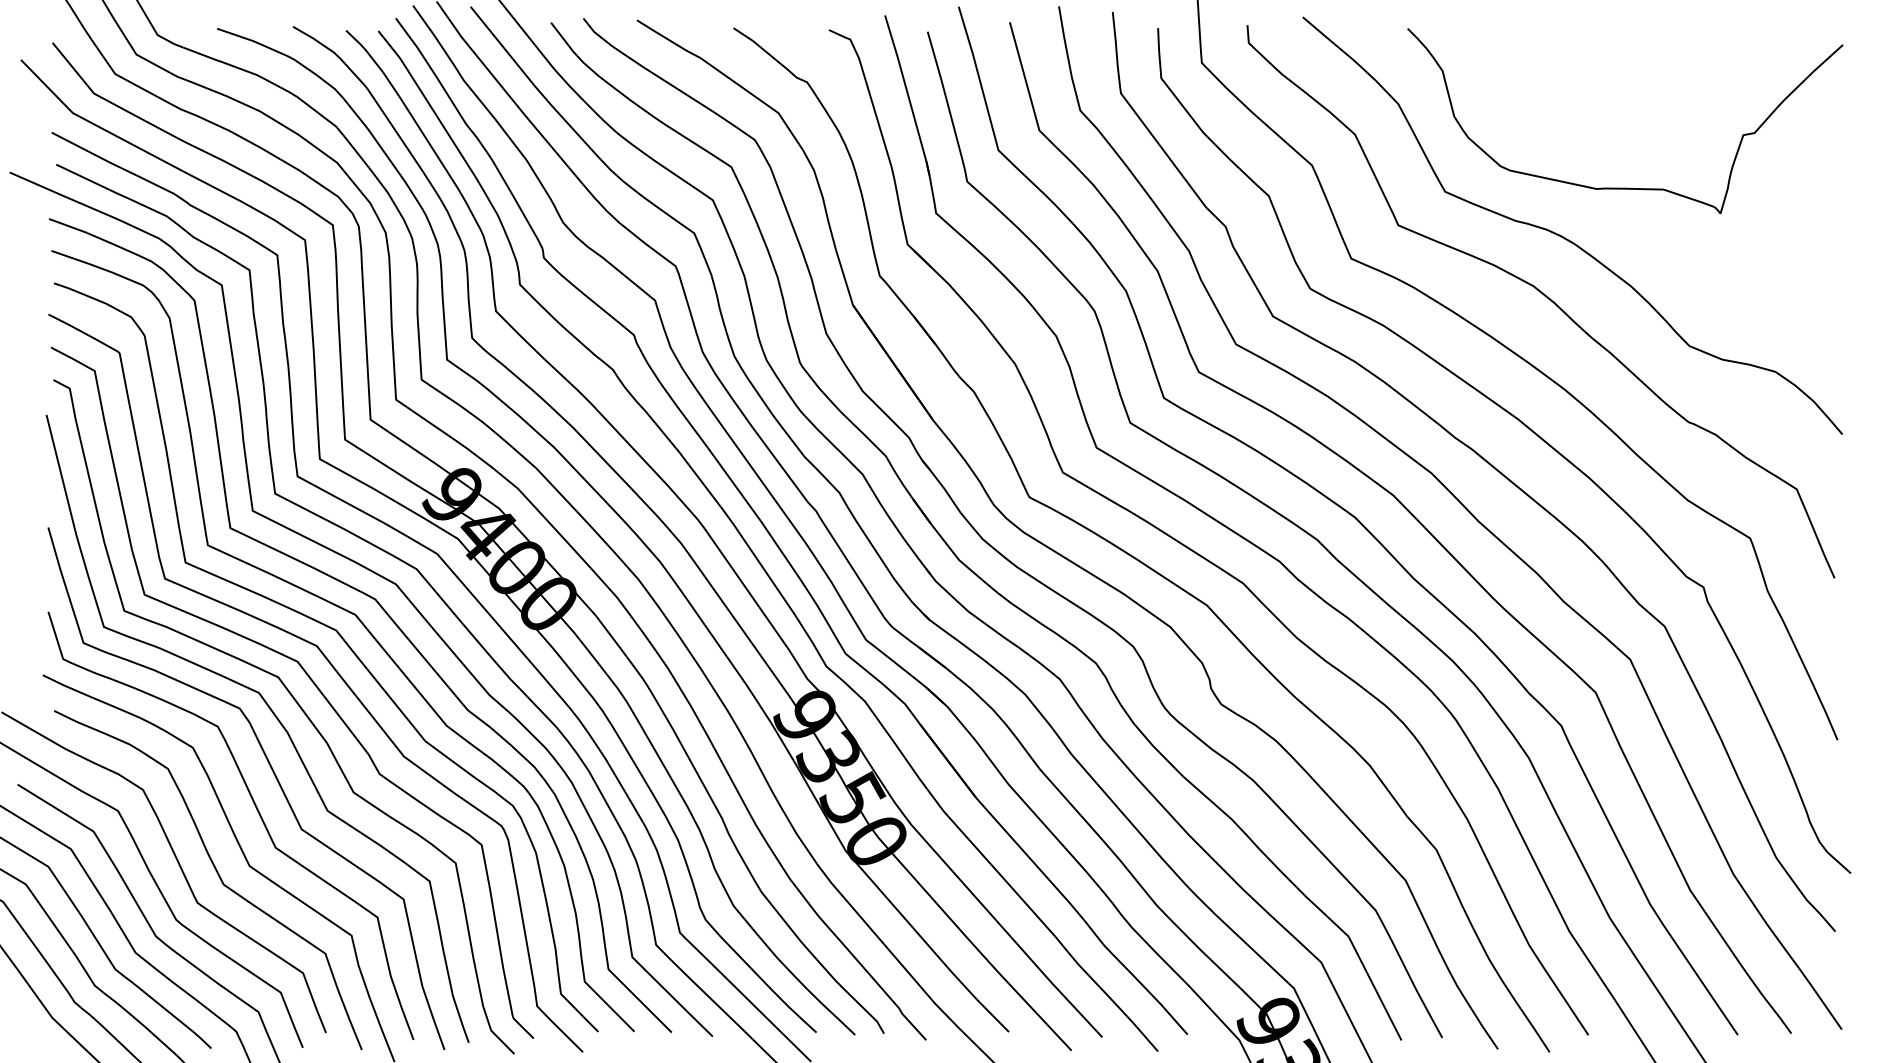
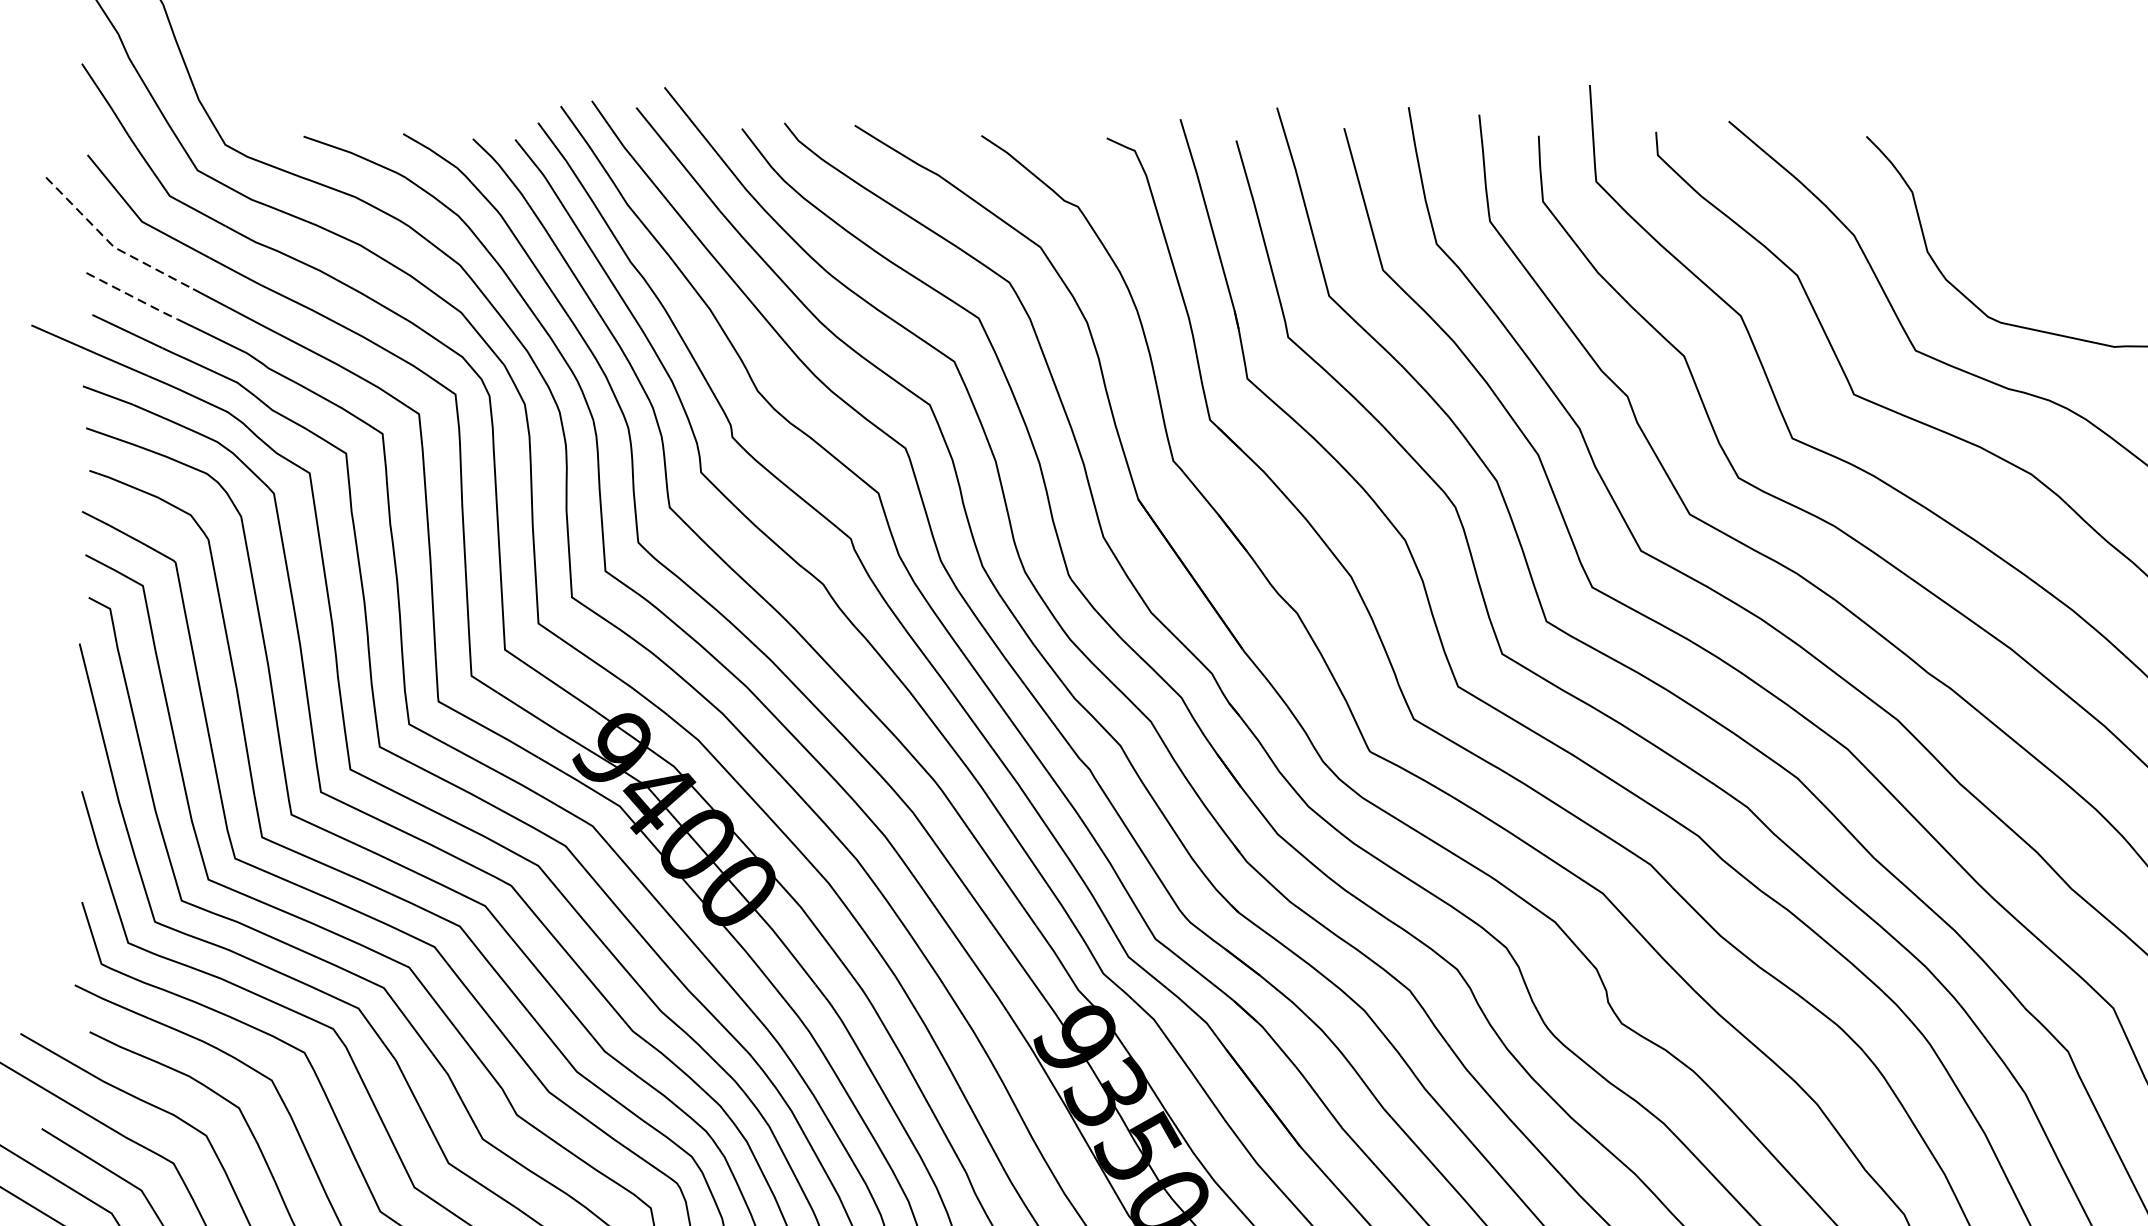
line: (70, 110) -> (111, 243), solid -> dashed
line: (86, 150) -> (132, 296), solid -> dashed

